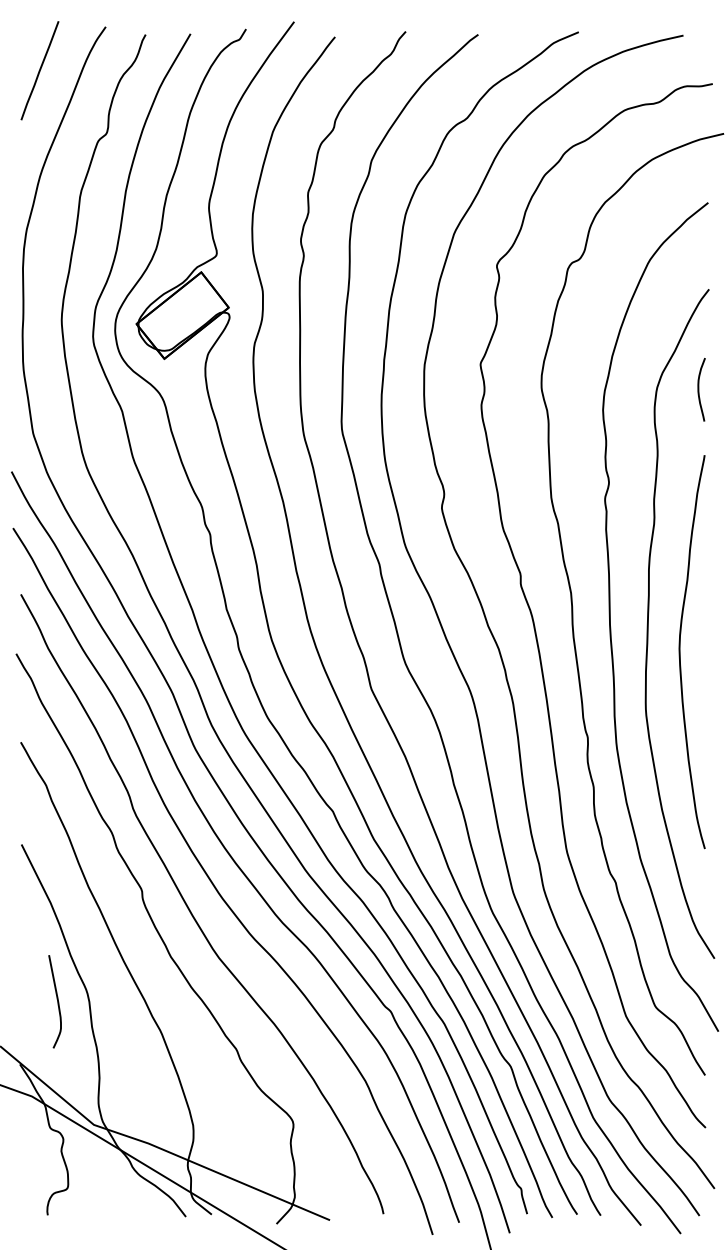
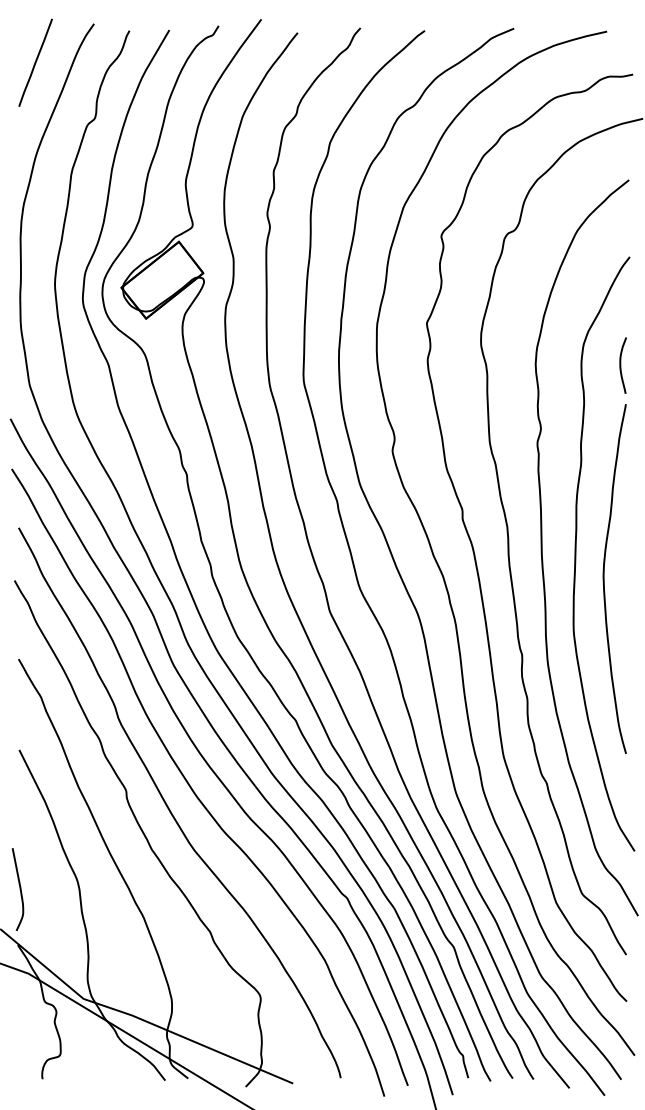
curve: (699, 389) -> (621, 365), moved
curve: (56, 999) -> (19, 887), moved

